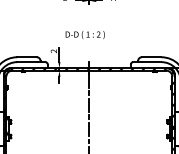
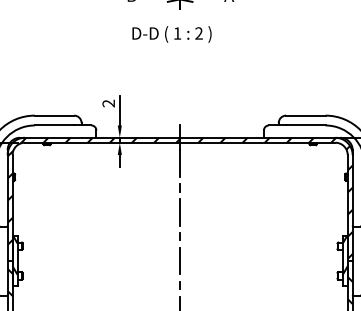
text: (84, 34) -> (170, 33), moved

